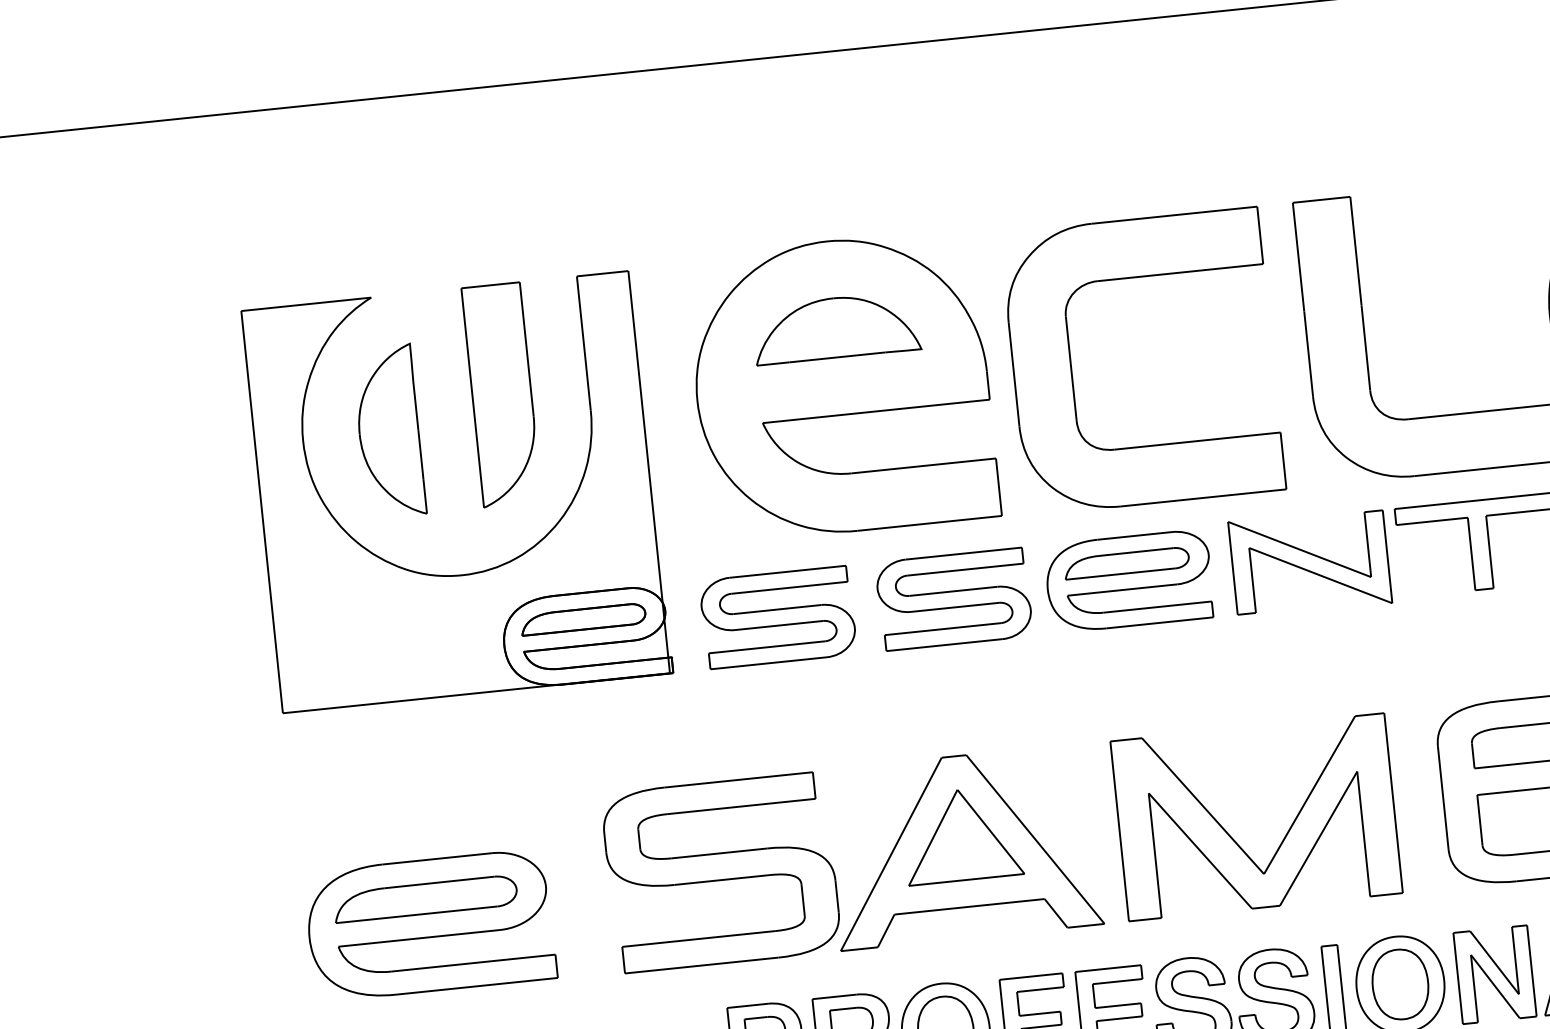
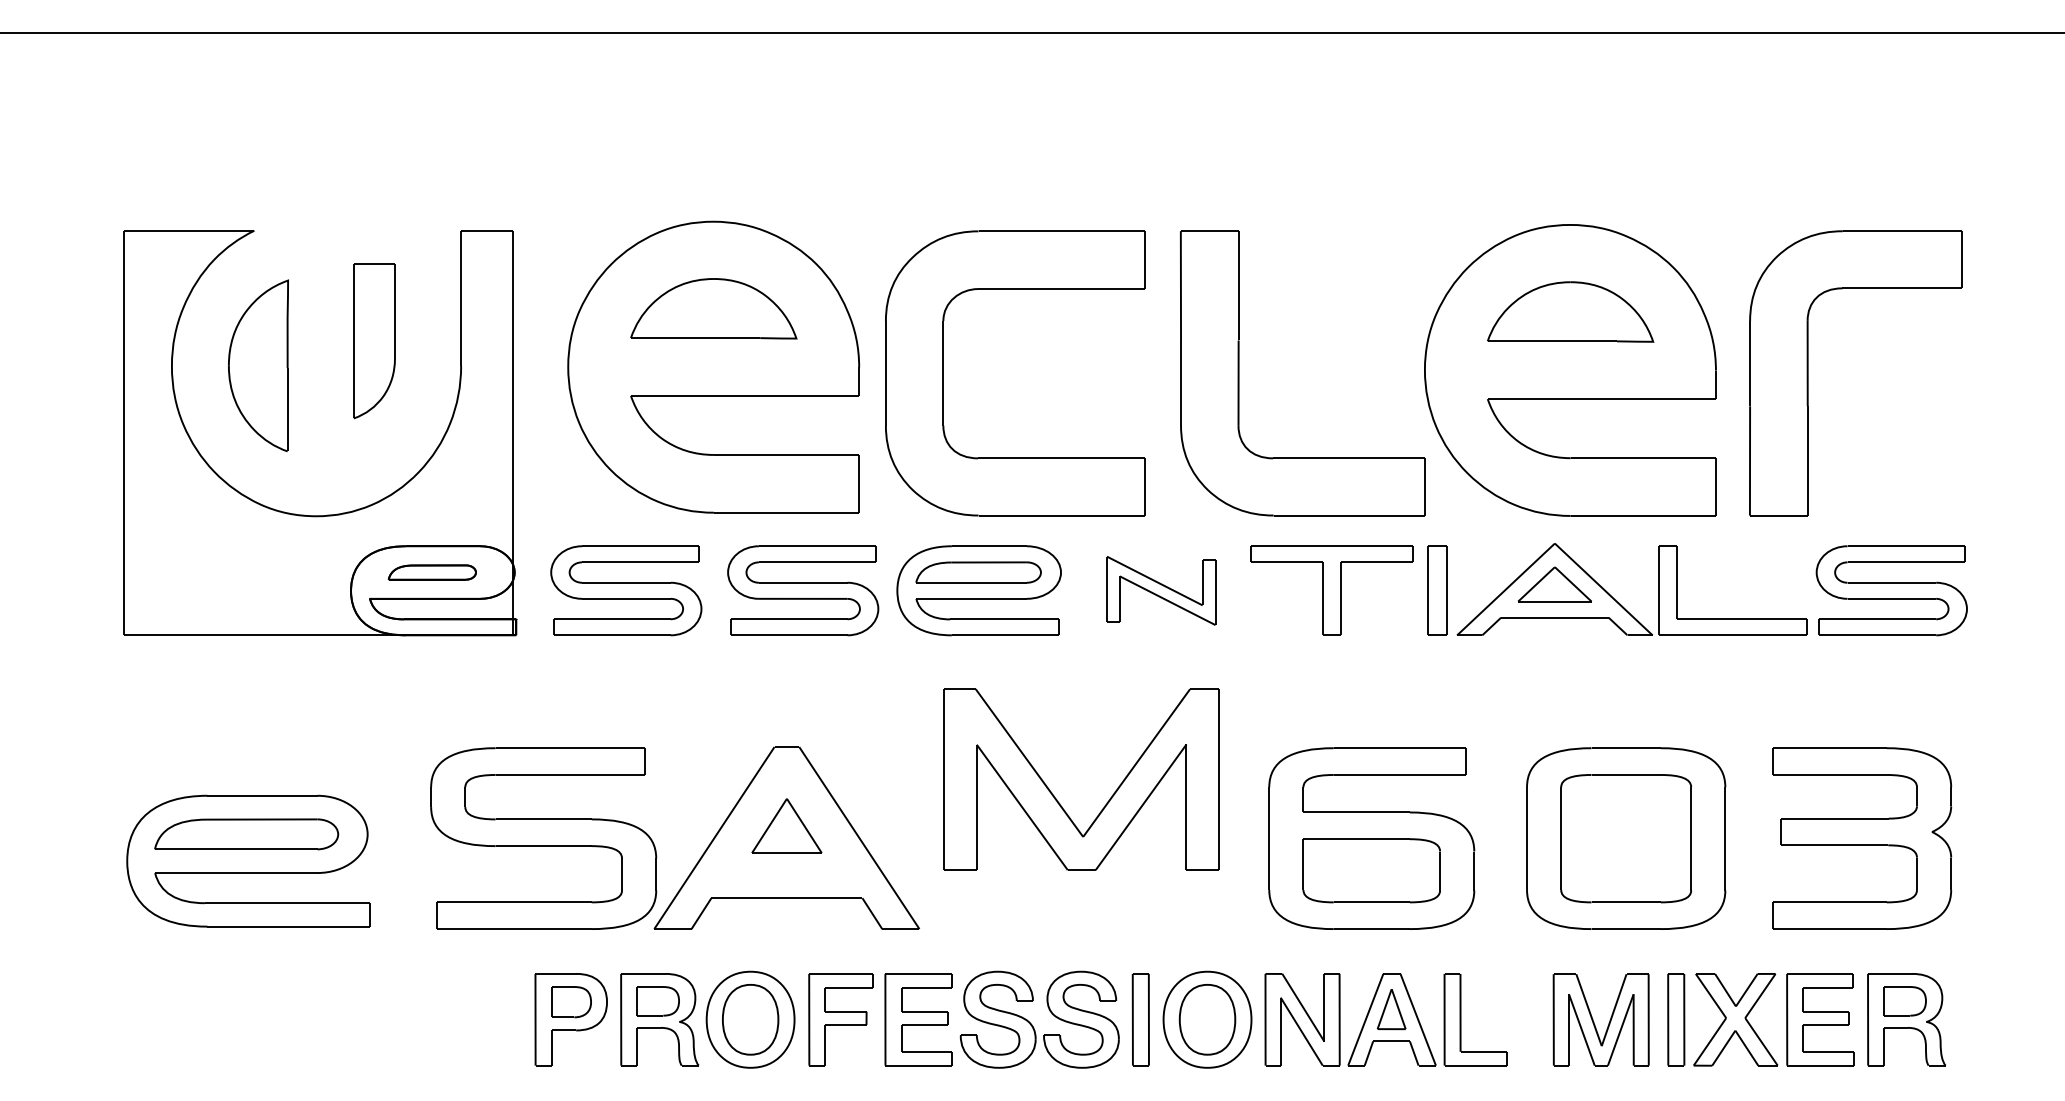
part: (502, 395) -> (374, 341), size x0.7
part: (1310, 562) -> (1161, 590), size x0.7
part: (583, 619) -> (432, 572), size x0.7
part: (961, 834) -> (786, 825), size x0.6
part: (1234, 839) -> (1057, 799), moved

